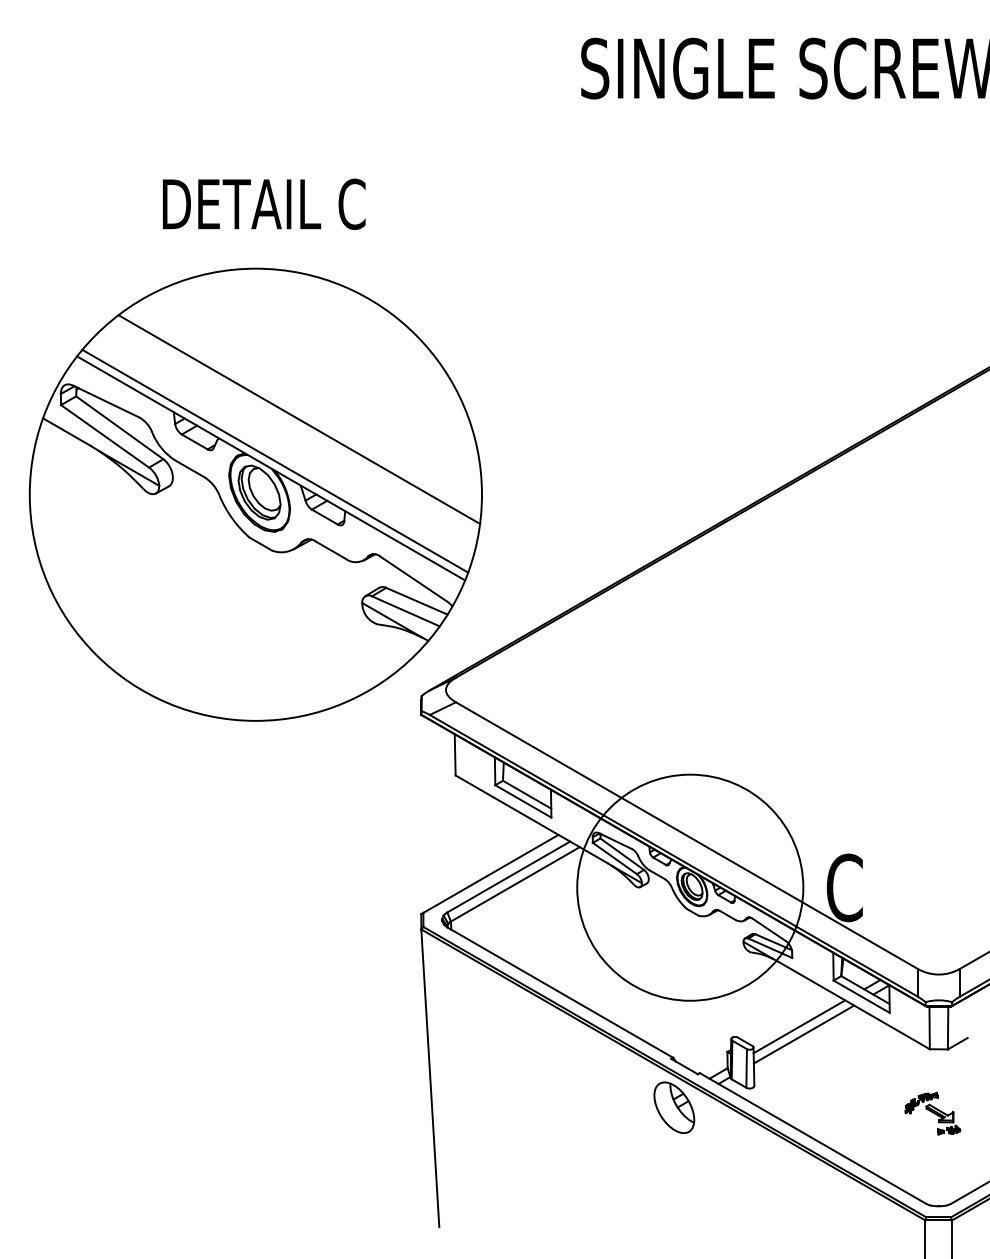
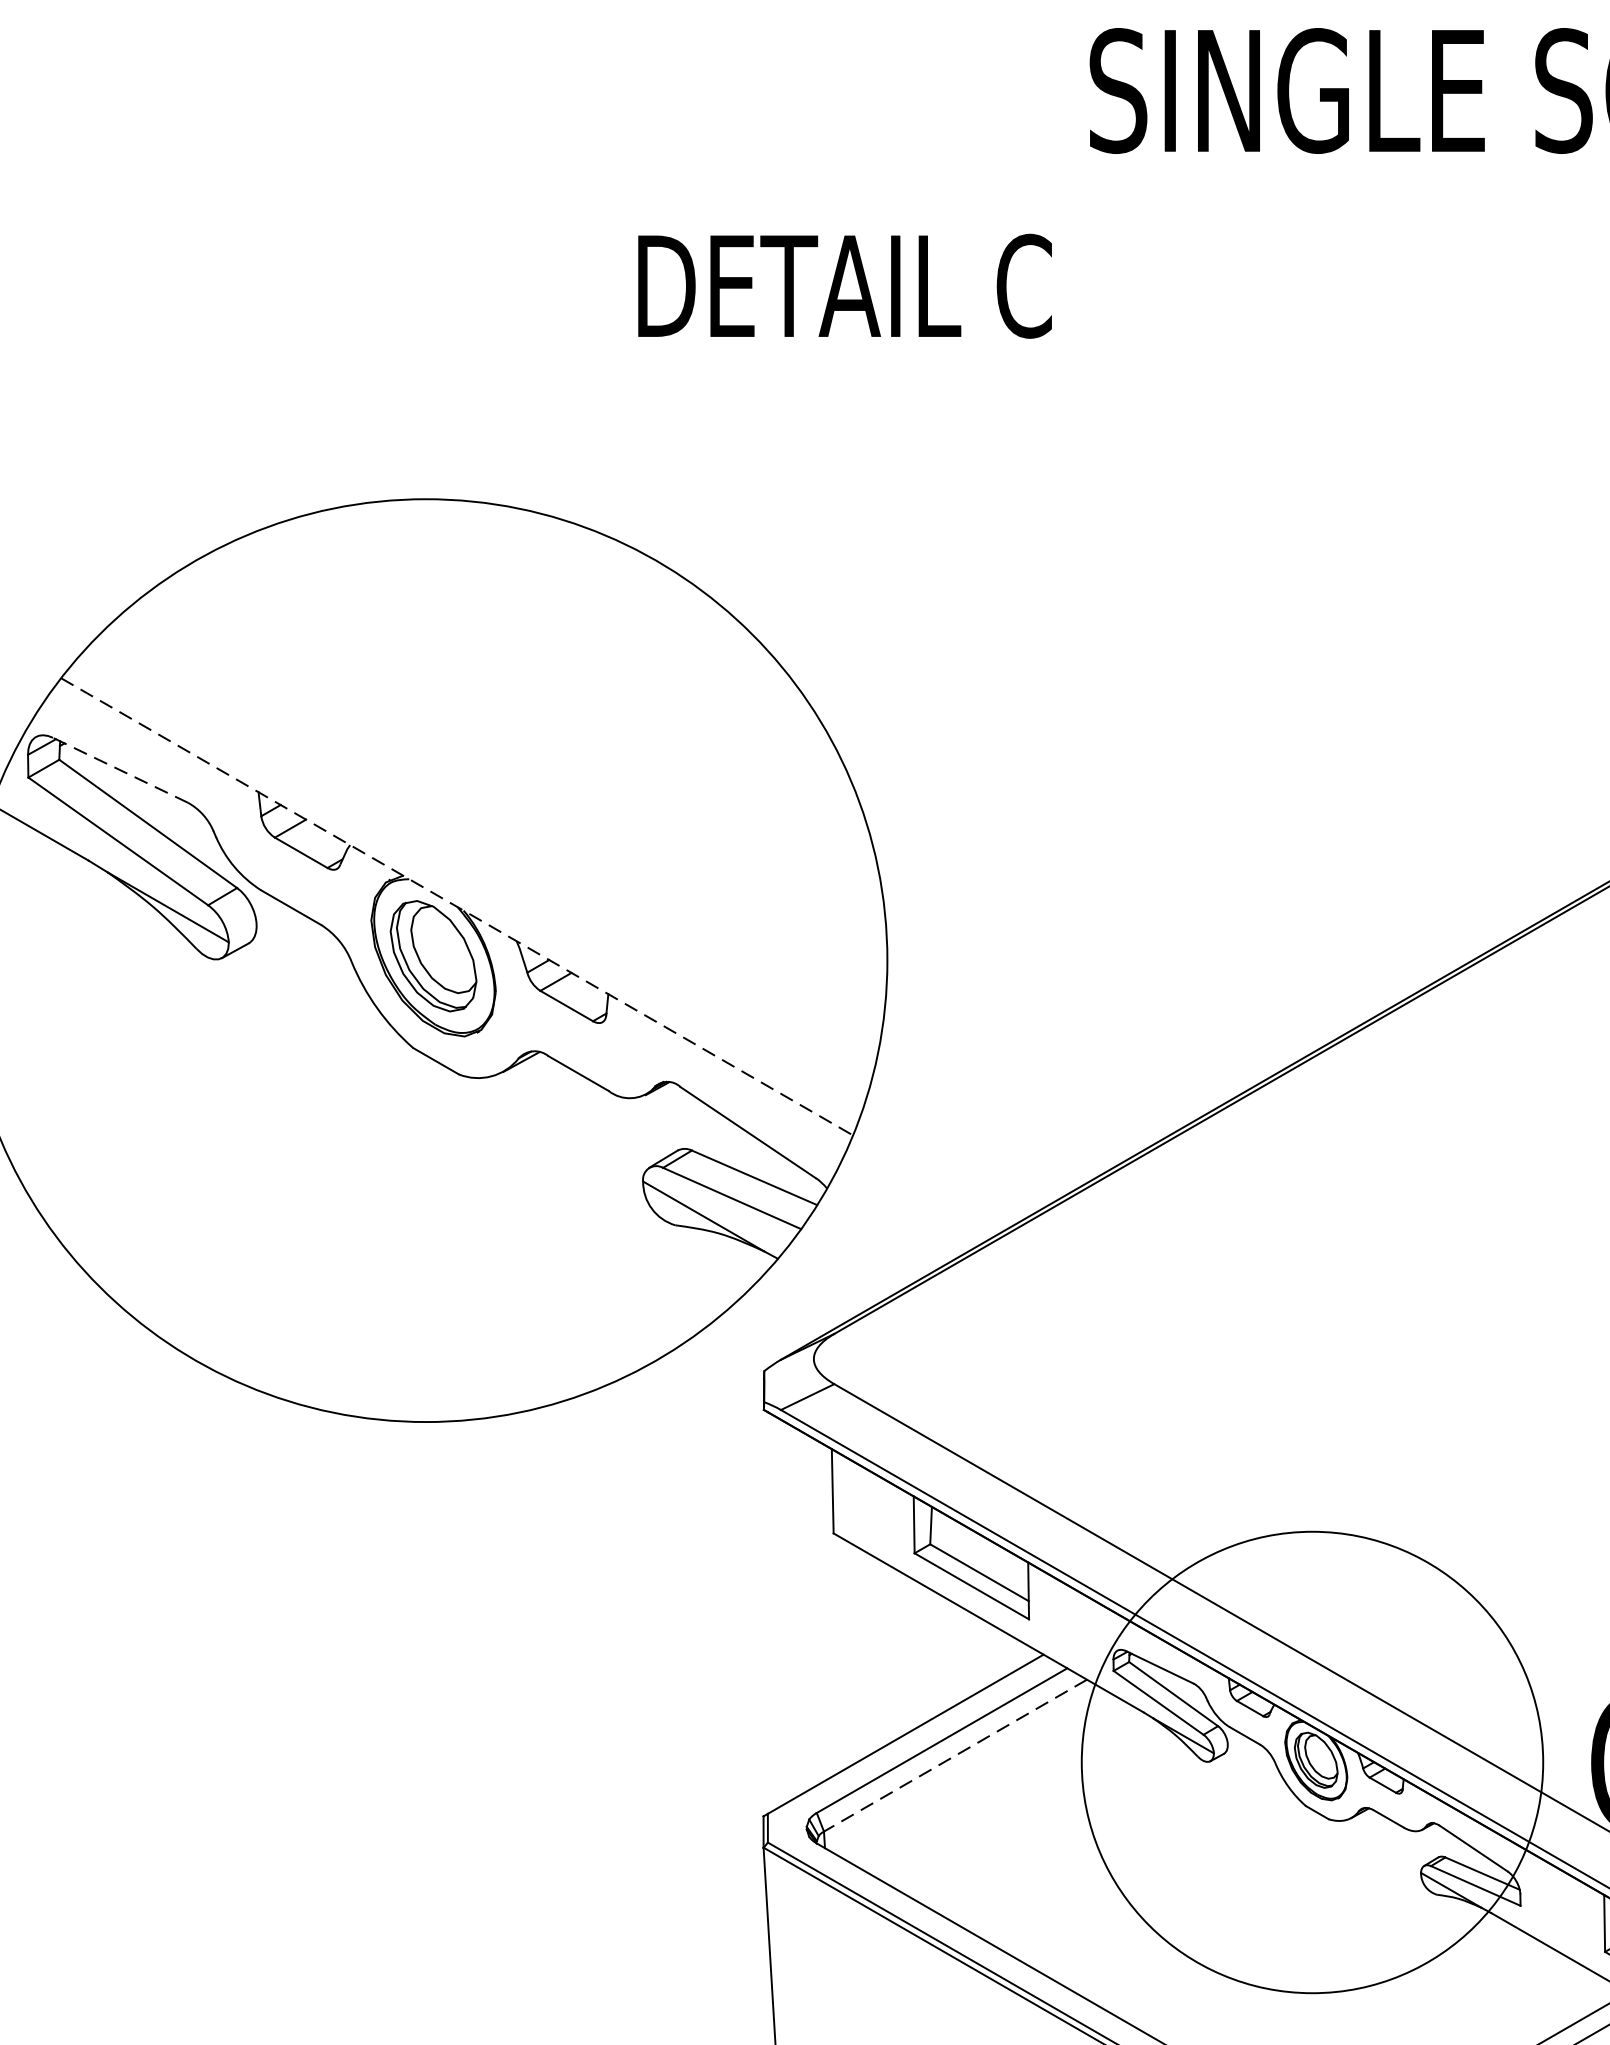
text: (264, 203) -> (845, 284), moved
line: (106, 401) -> (121, 770), solid -> dashed
line: (299, 419) -> (514, 806), removed
line: (275, 460) -> (466, 890), removed
line: (271, 468) -> (457, 906), solid -> dashed
line: (514, 884) -> (953, 1755), solid -> dashed

